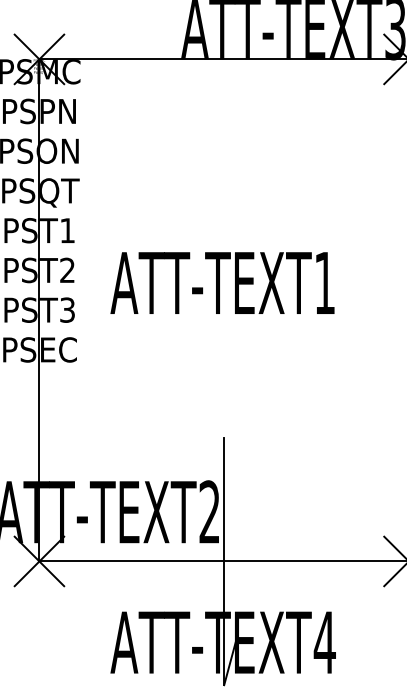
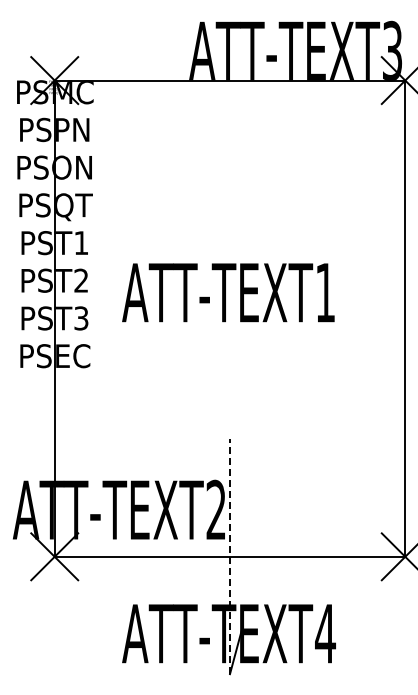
line: (224, 561) -> (230, 556), solid -> dashed

